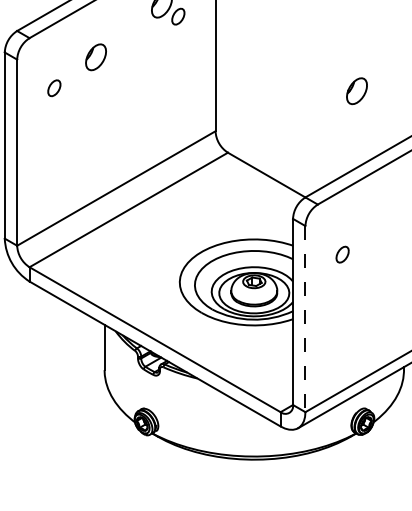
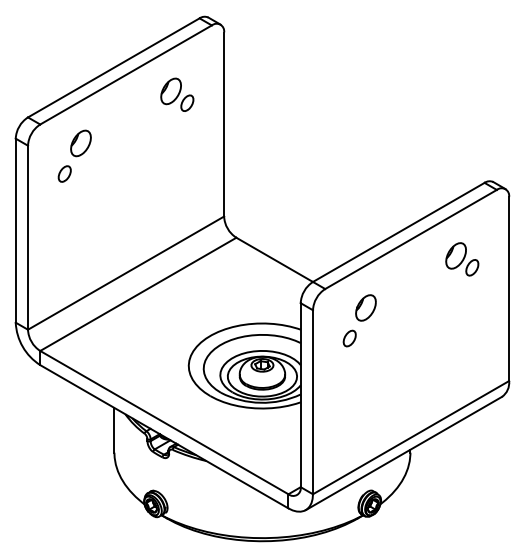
part: (95, 57) -> (80, 143), moved
part: (356, 90) -> (365, 307), moved
line: (305, 319) -> (313, 402), dashed -> solid

